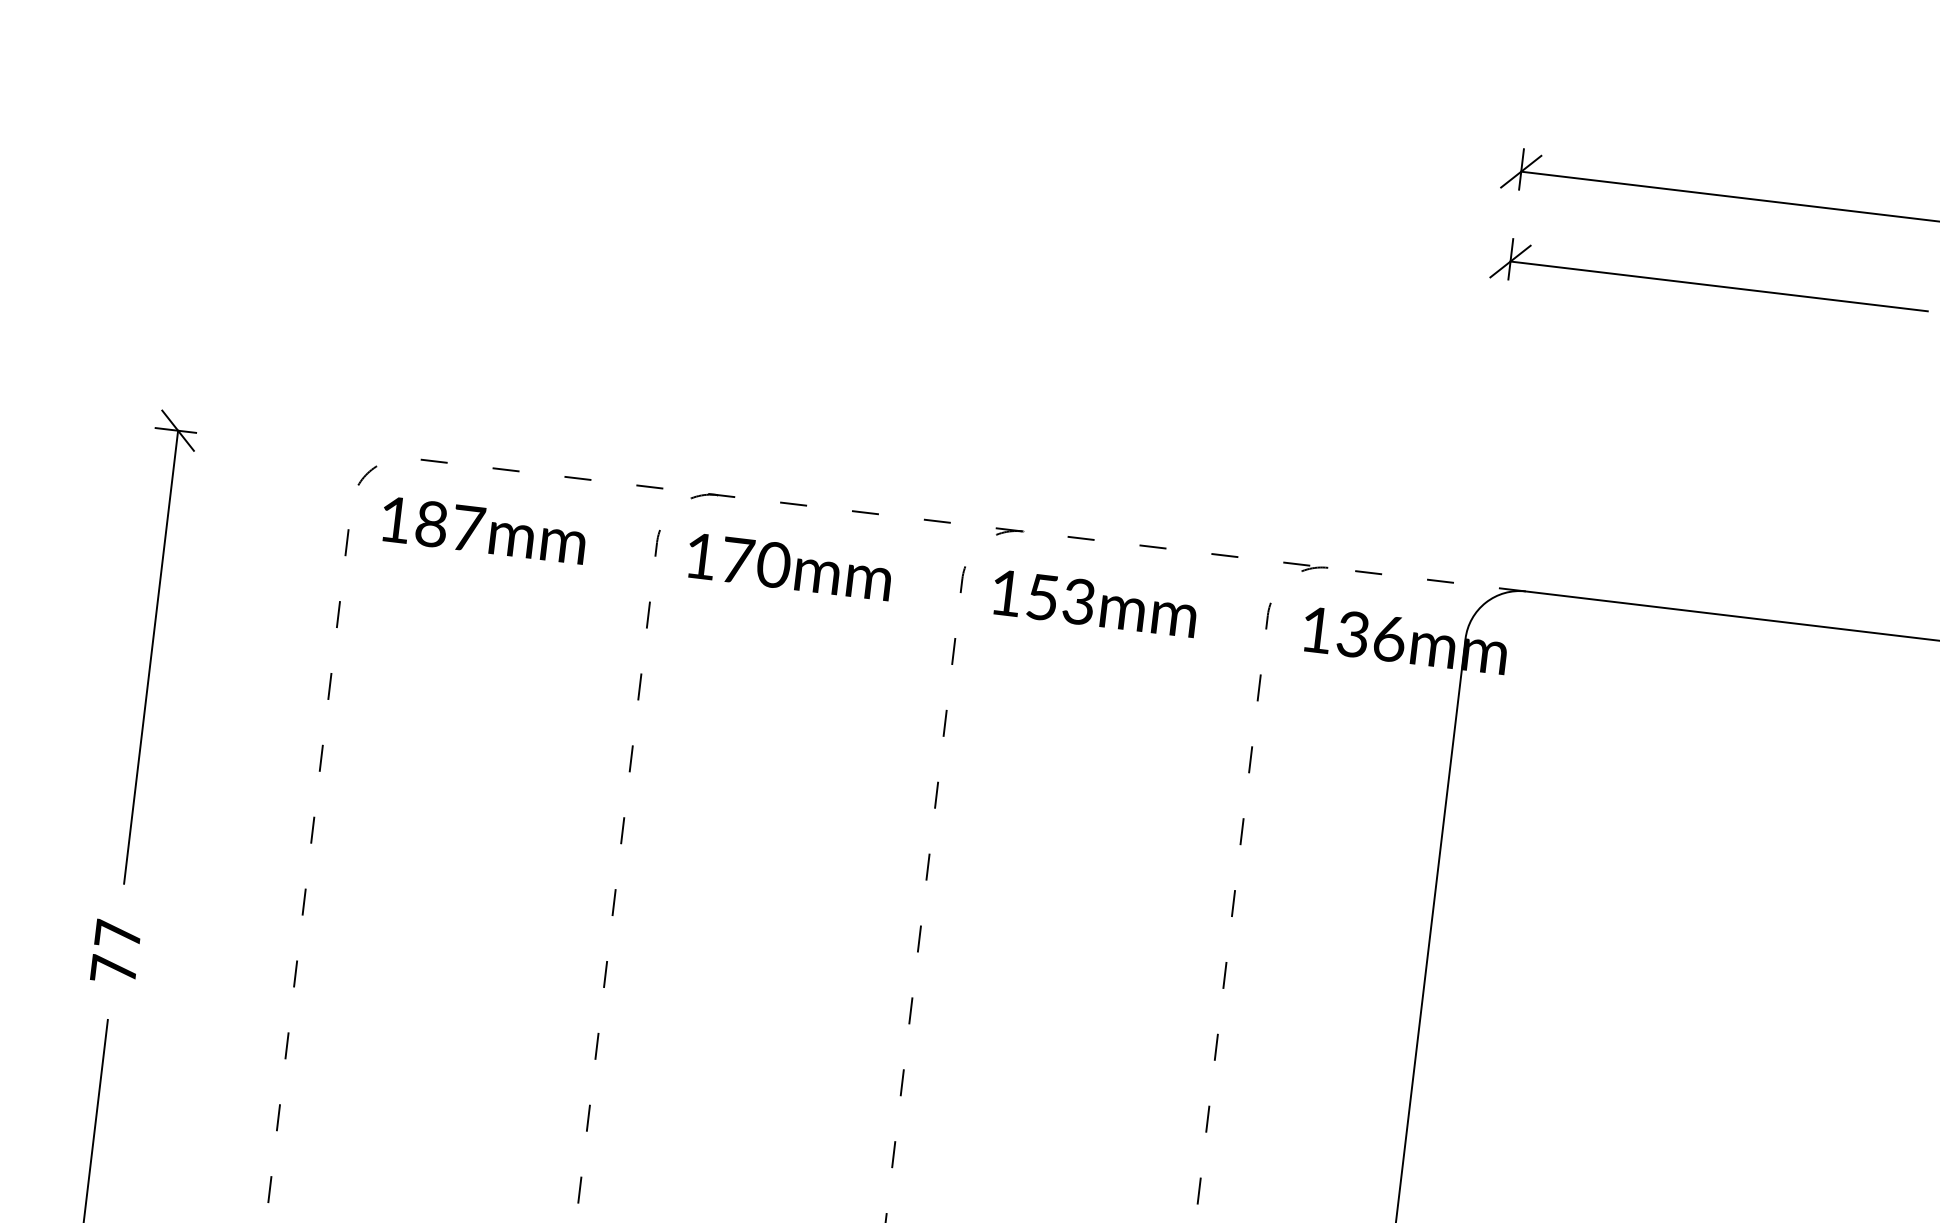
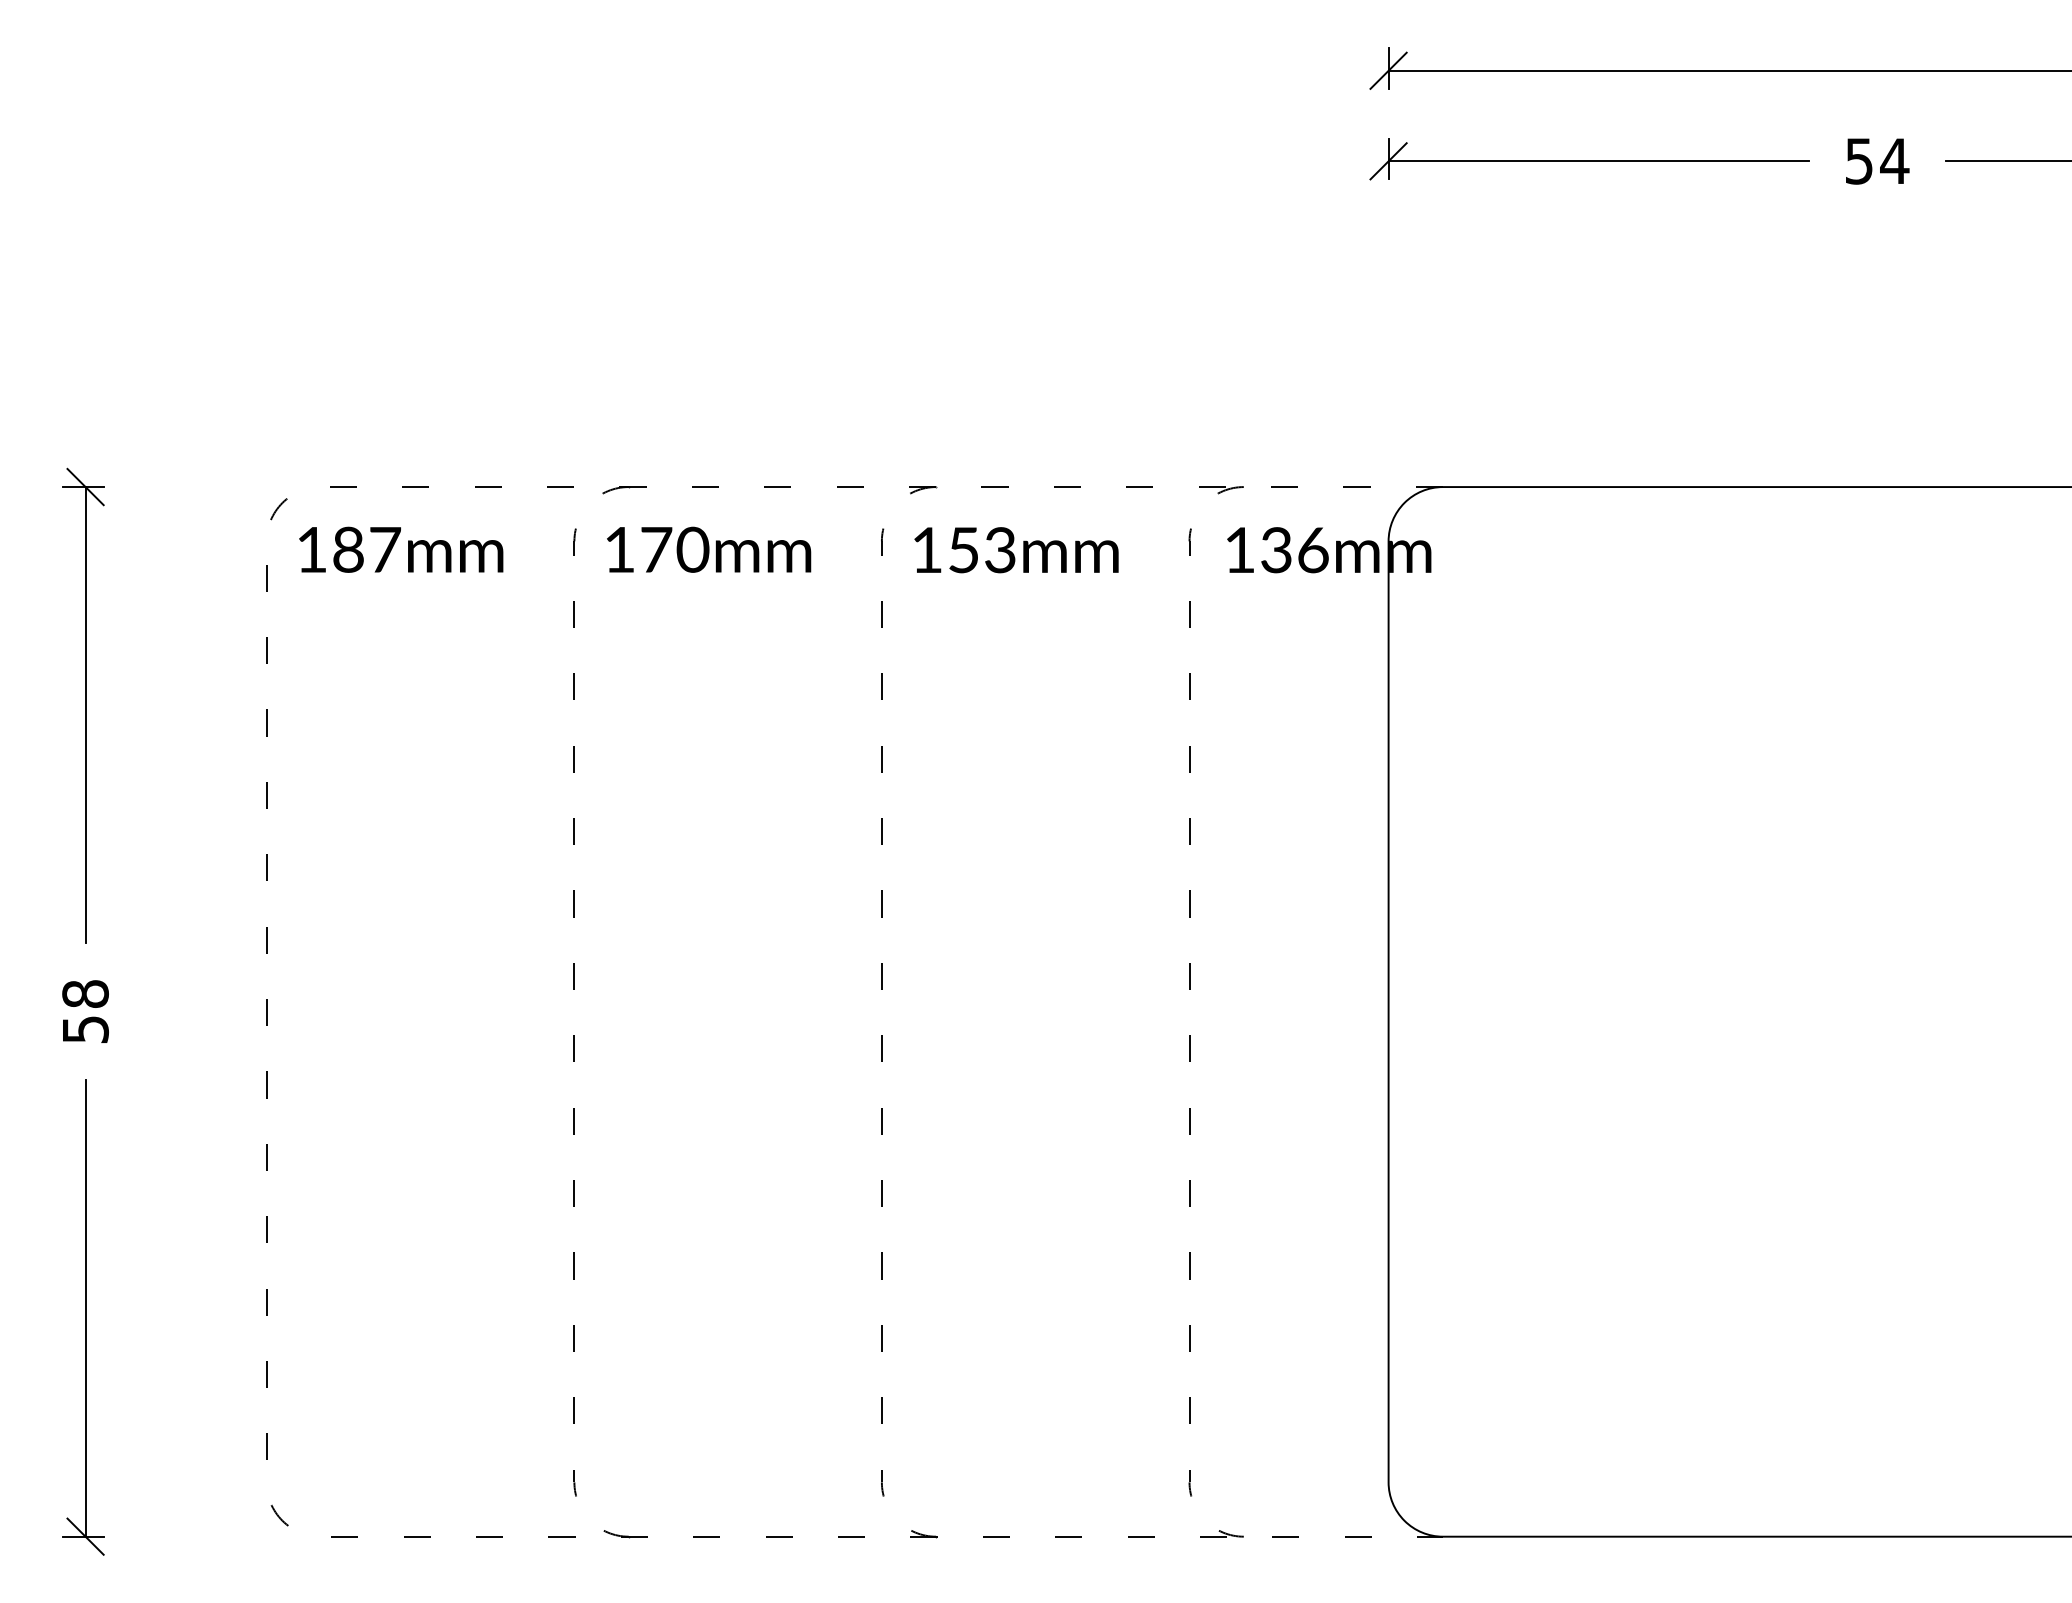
text: (115, 951) -> (85, 1011), 77 -> 58

